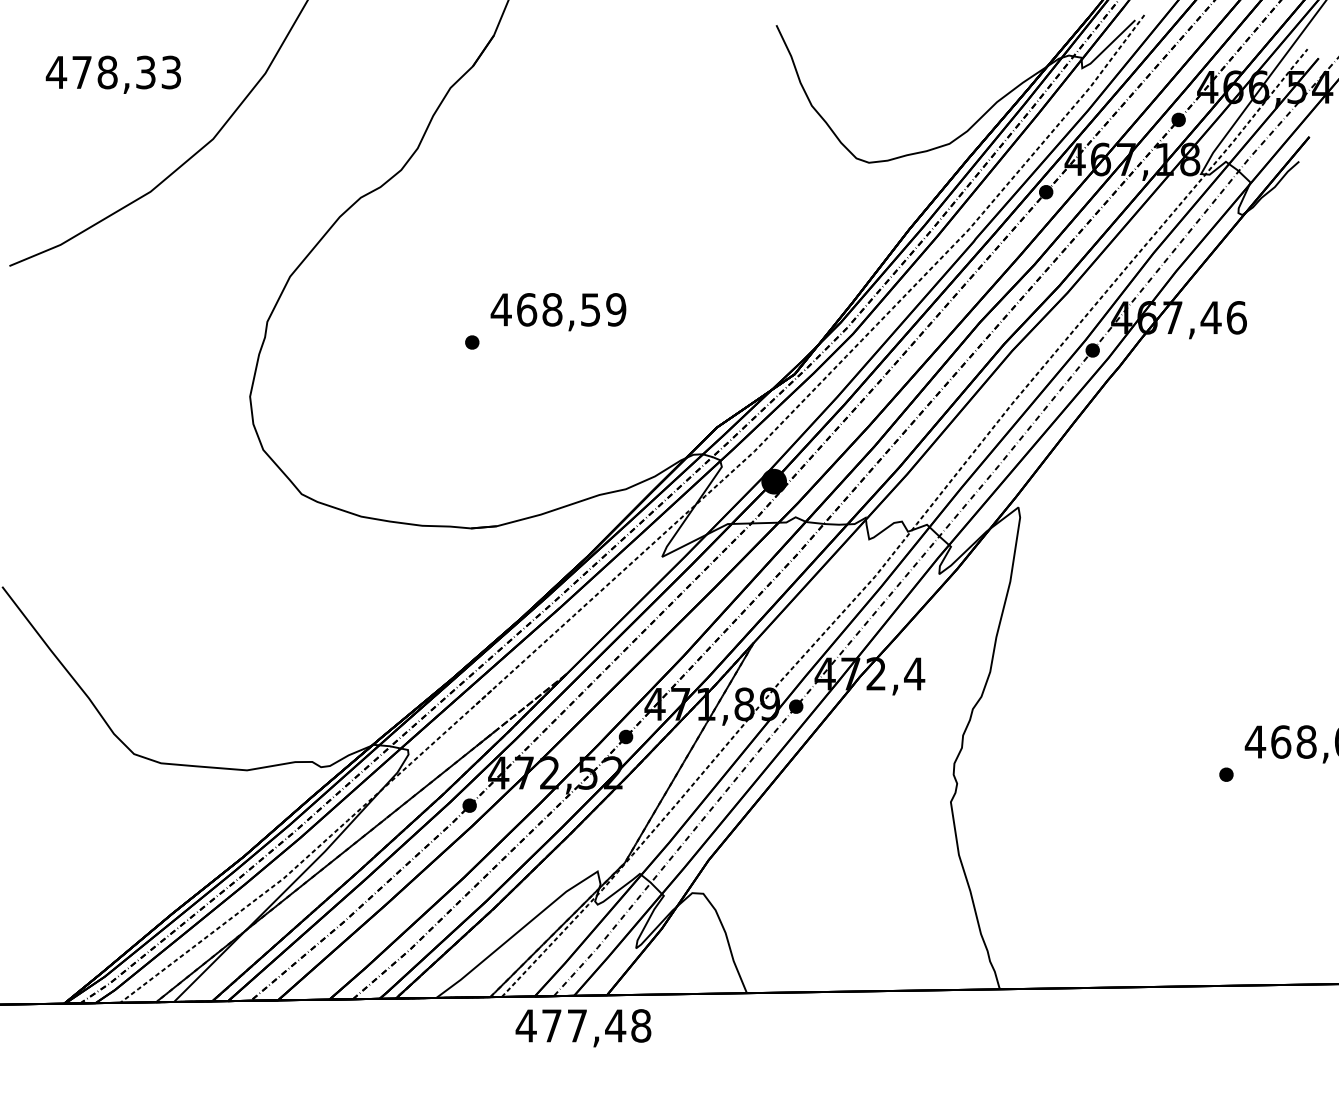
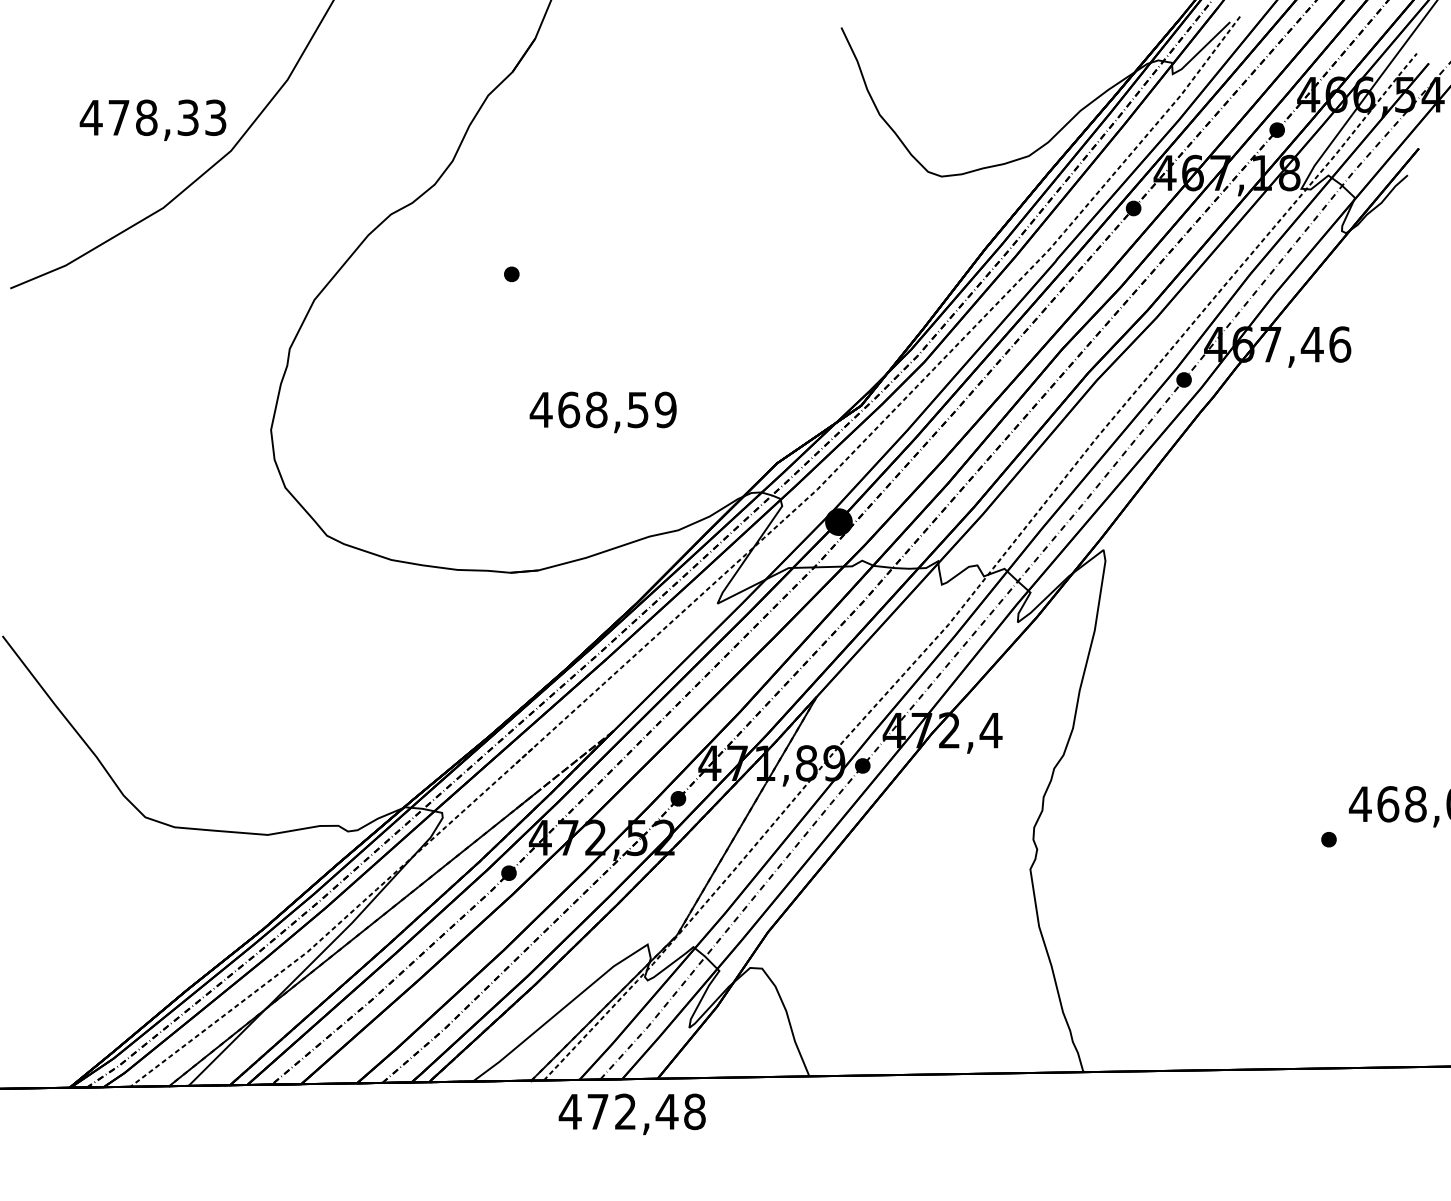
text: (112, 74) -> (152, 119), moved
text: (557, 312) -> (602, 412), moved
part: (471, 342) -> (511, 274), moved
text: (577, 1025) -> (625, 1111), 477,48 -> 472,48

